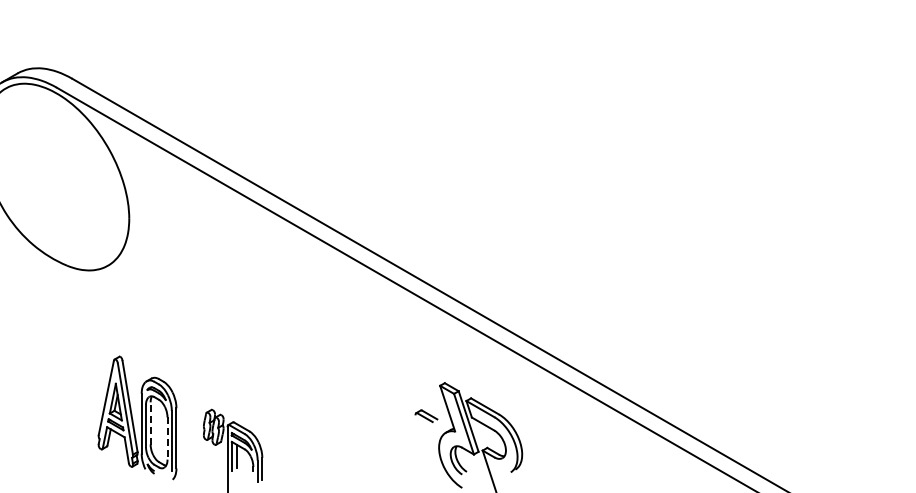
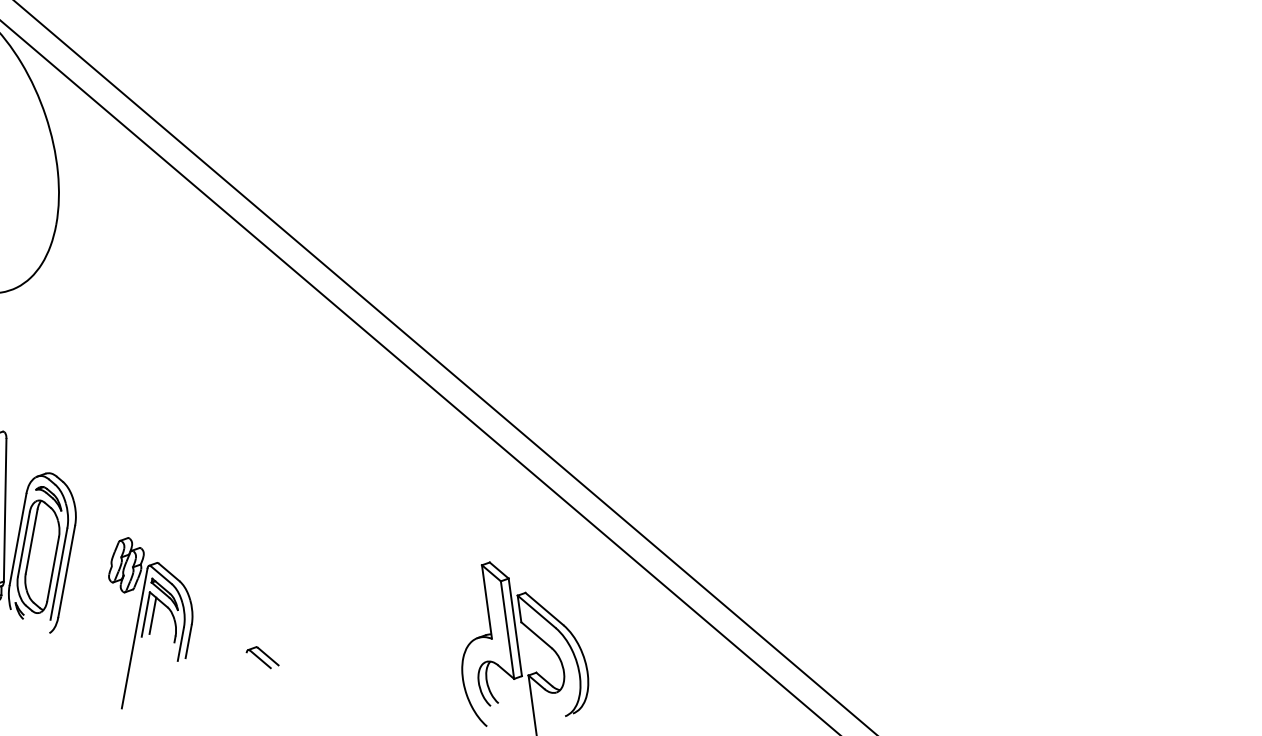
part: (426, 415) -> (263, 656), moved
line: (150, 422) -> (31, 540), dashed -> solid
line: (167, 439) -> (52, 570), dashed -> solid

